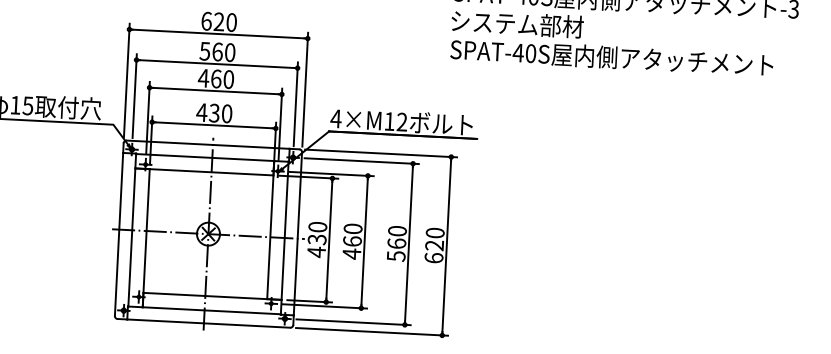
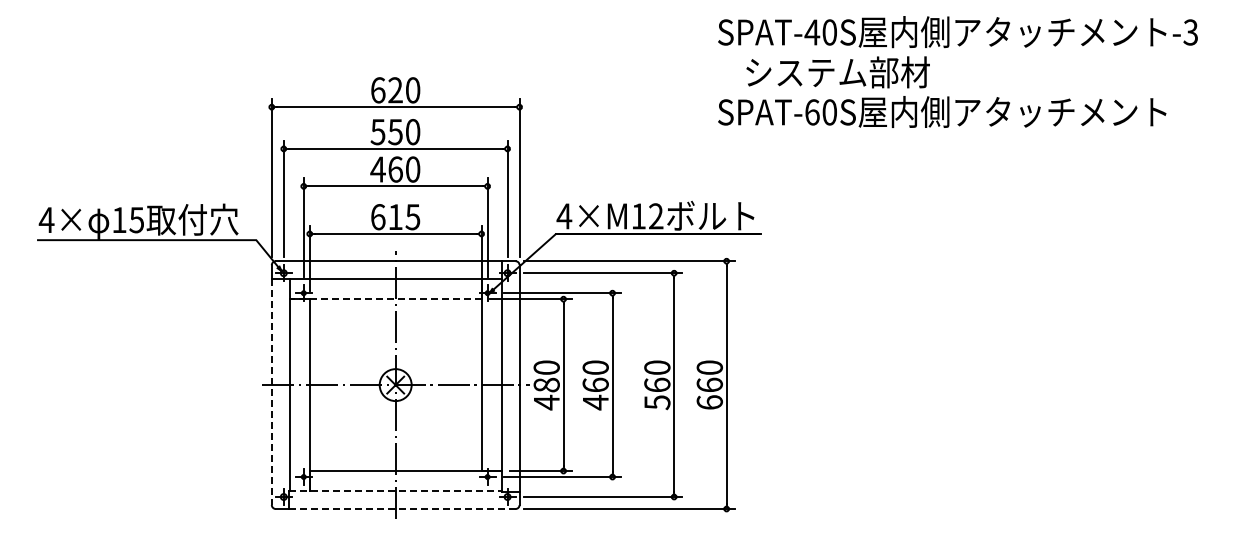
text: (517, 24) -> (837, 72), moved
text: (217, 51) -> (395, 131), 560 -> 550
text: (518, 53) -> (812, 112), SPAT-40S -> SPAT-60S
text: (214, 113) -> (395, 217), 430 -> 615
line: (204, 172) -> (385, 299), solid -> dashed
line: (118, 234) -> (271, 392), solid -> dashed
text: (317, 239) -> (546, 384), 430 -> 480
text: (434, 245) -> (709, 384), 620 -> 660
line: (204, 310) -> (395, 491), solid -> dashed
line: (208, 323) -> (402, 509), solid -> dashed

